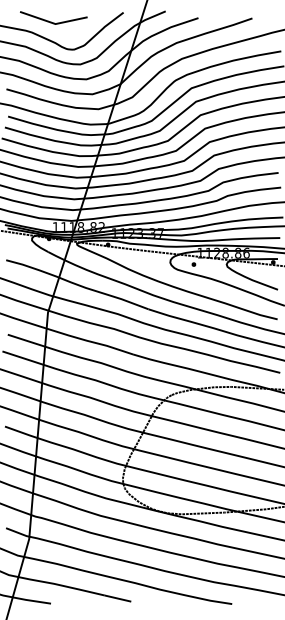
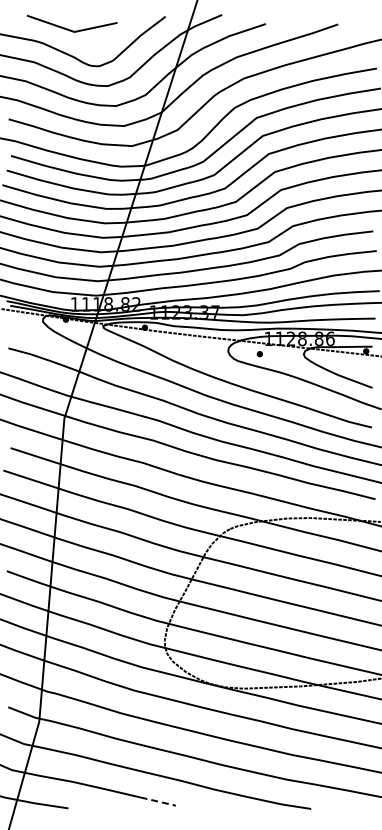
line: (118, 598) -> (158, 801), solid -> dashed

